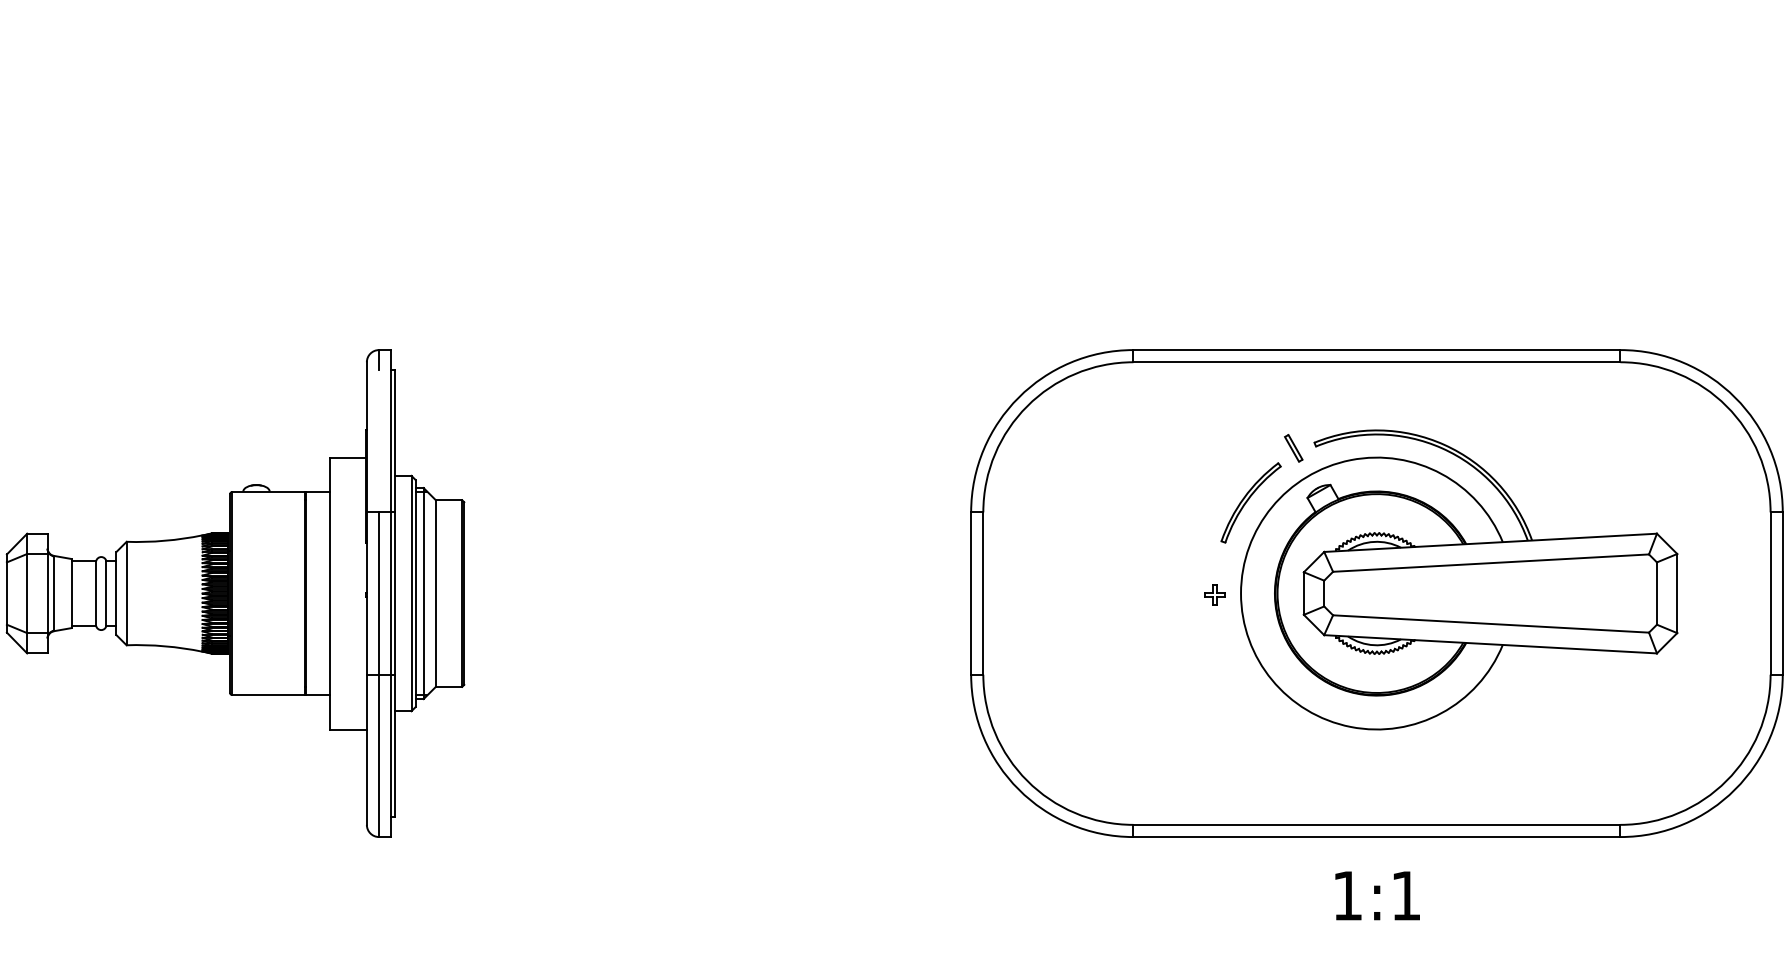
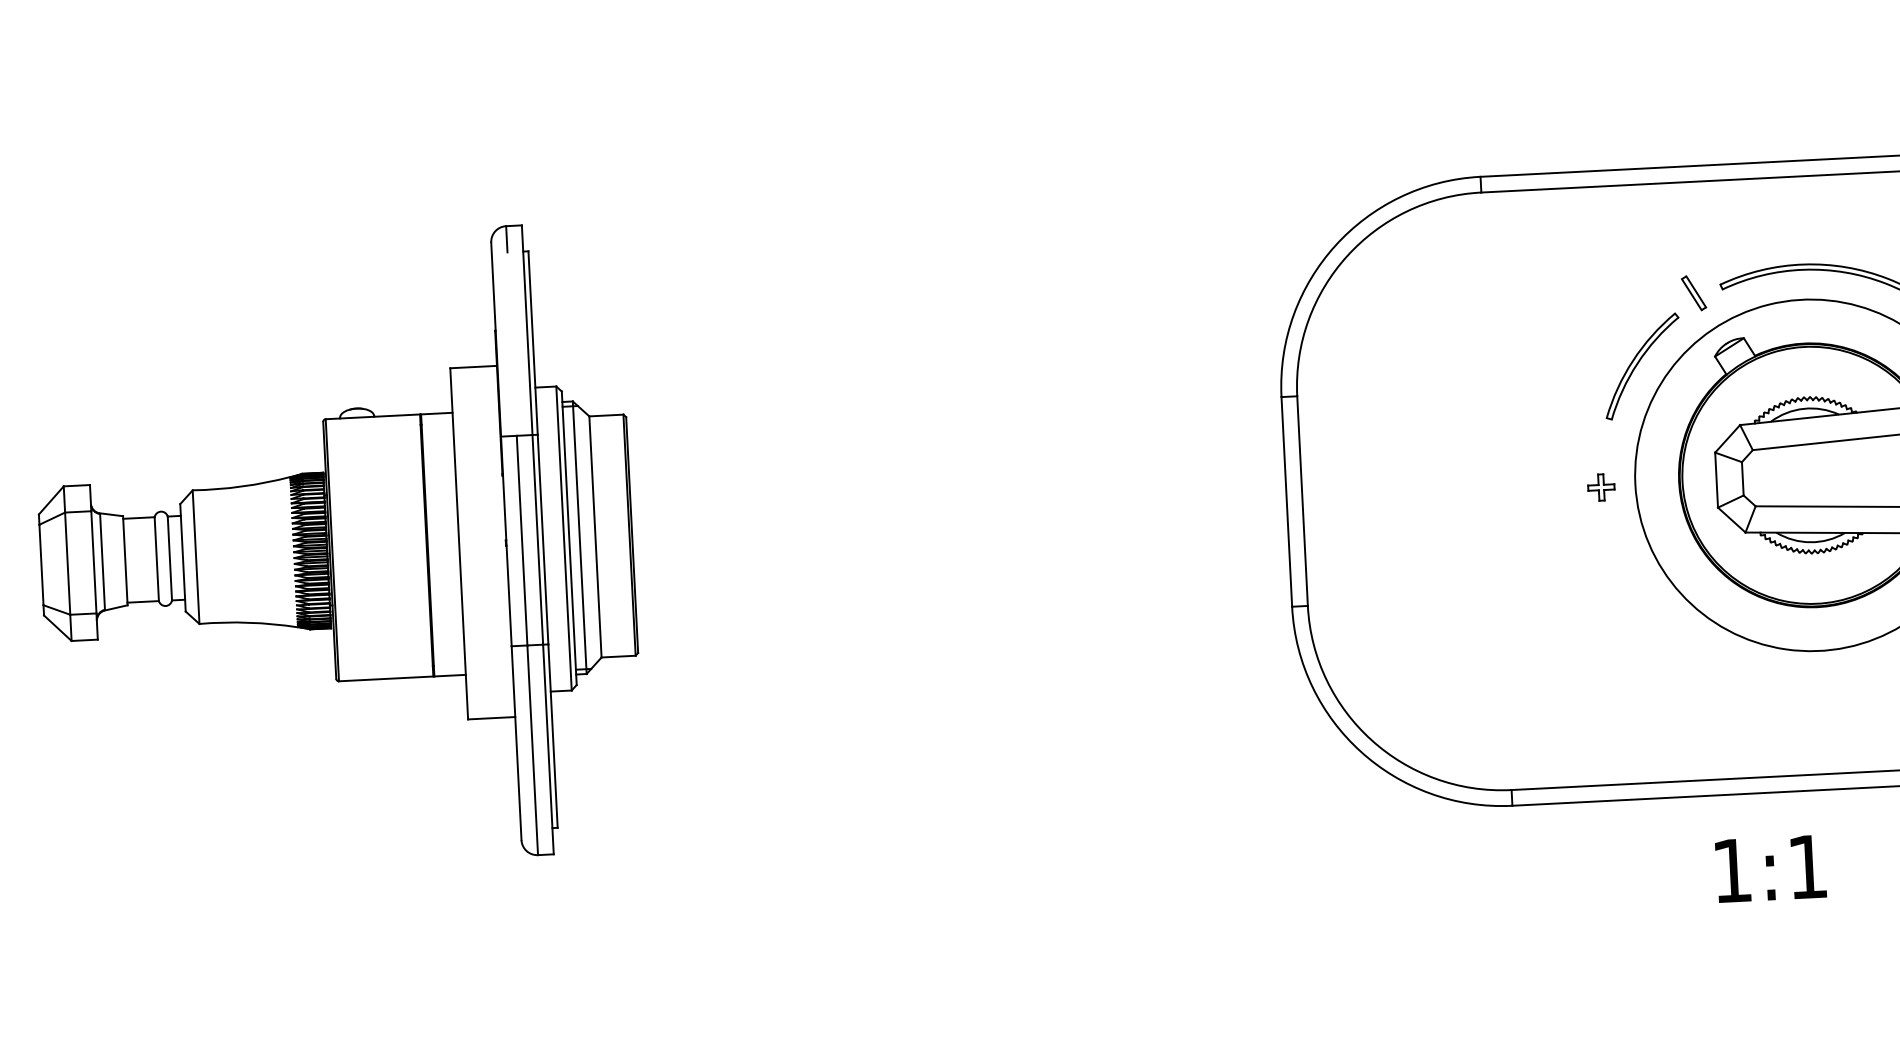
text: (1377, 895) -> (1770, 868), moved

